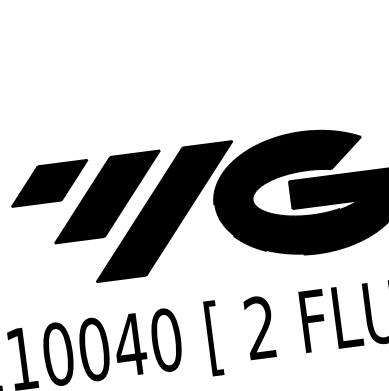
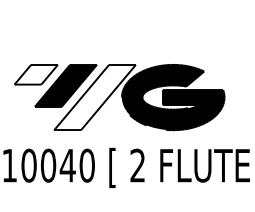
fill: (48, 183) -> (35, 74), removed
fill: (163, 211) -> (94, 97), removed

